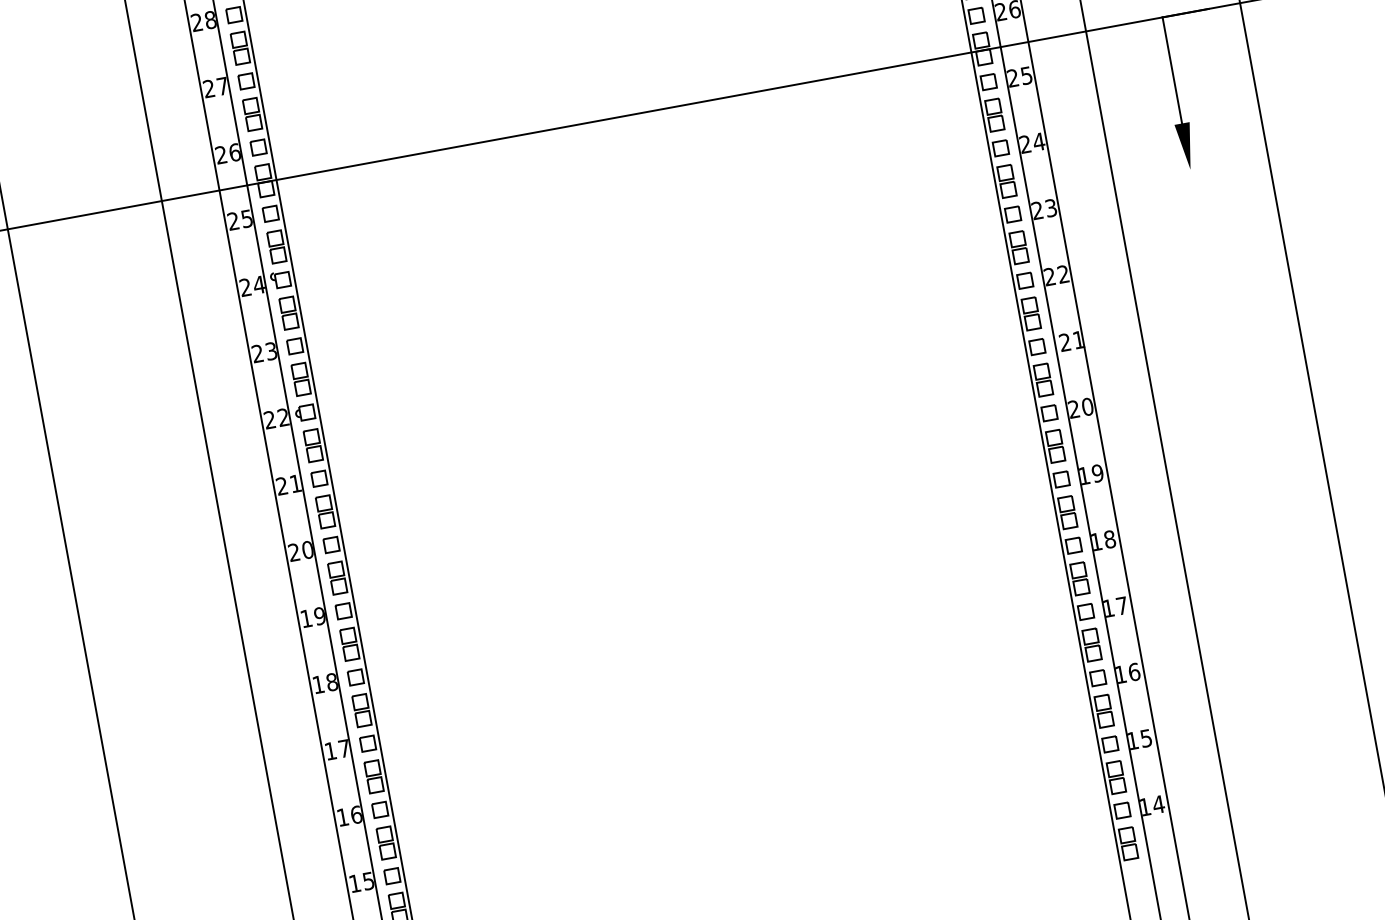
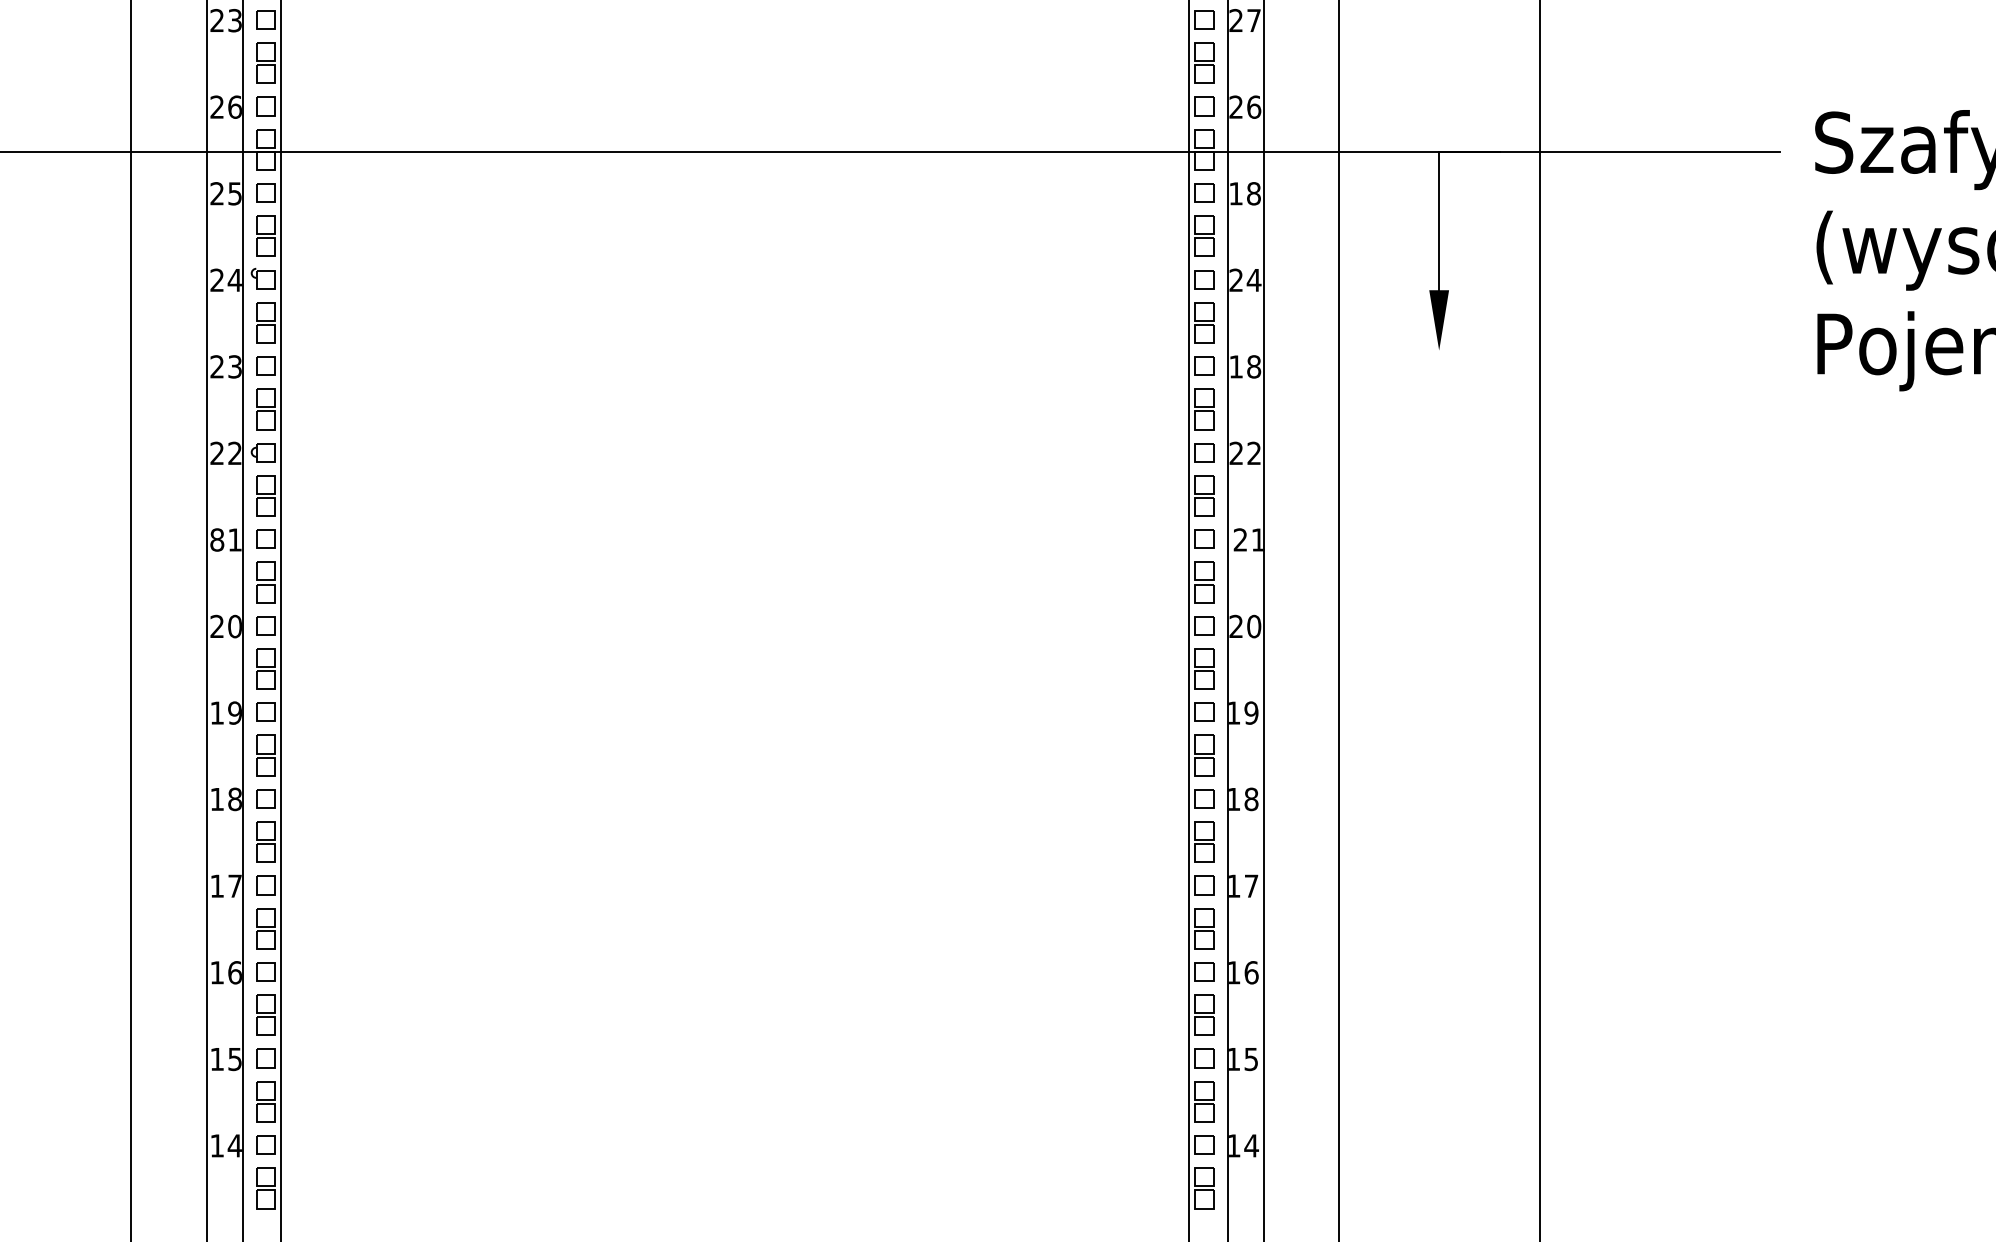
text: (1019, 76) -> (1244, 193), 25 -> 18
text: (222, 86) -> (234, 20), 27 -> 23
text: (1044, 209) -> (1245, 366), 23 -> 18
text: (282, 485) -> (217, 539), 21 -> 81

